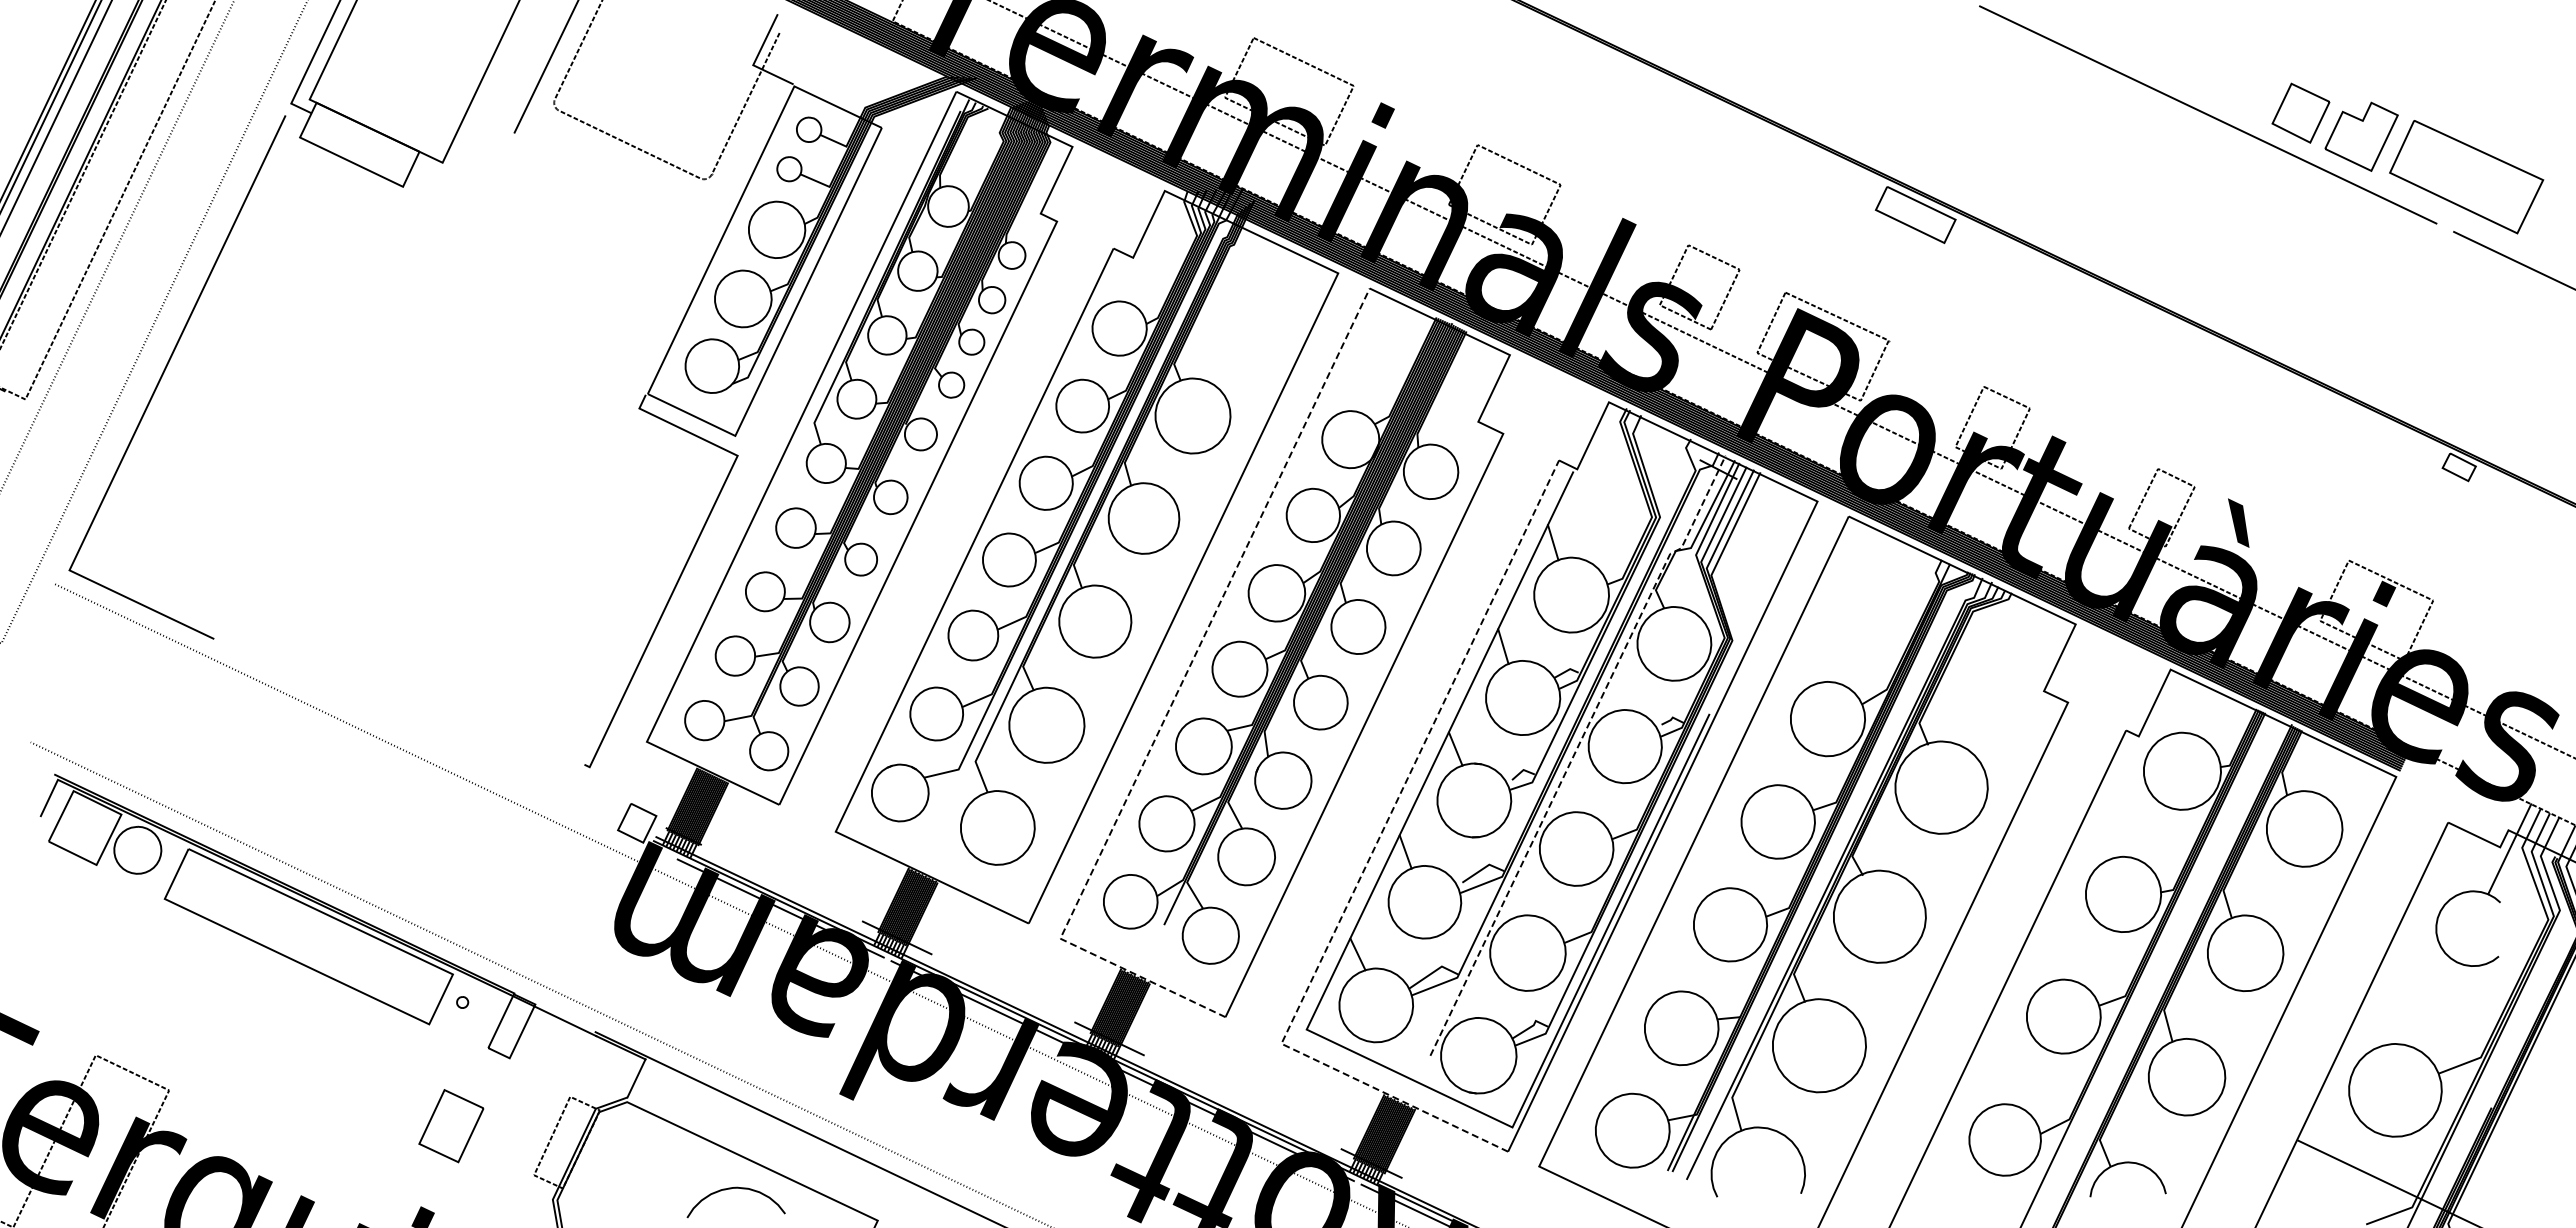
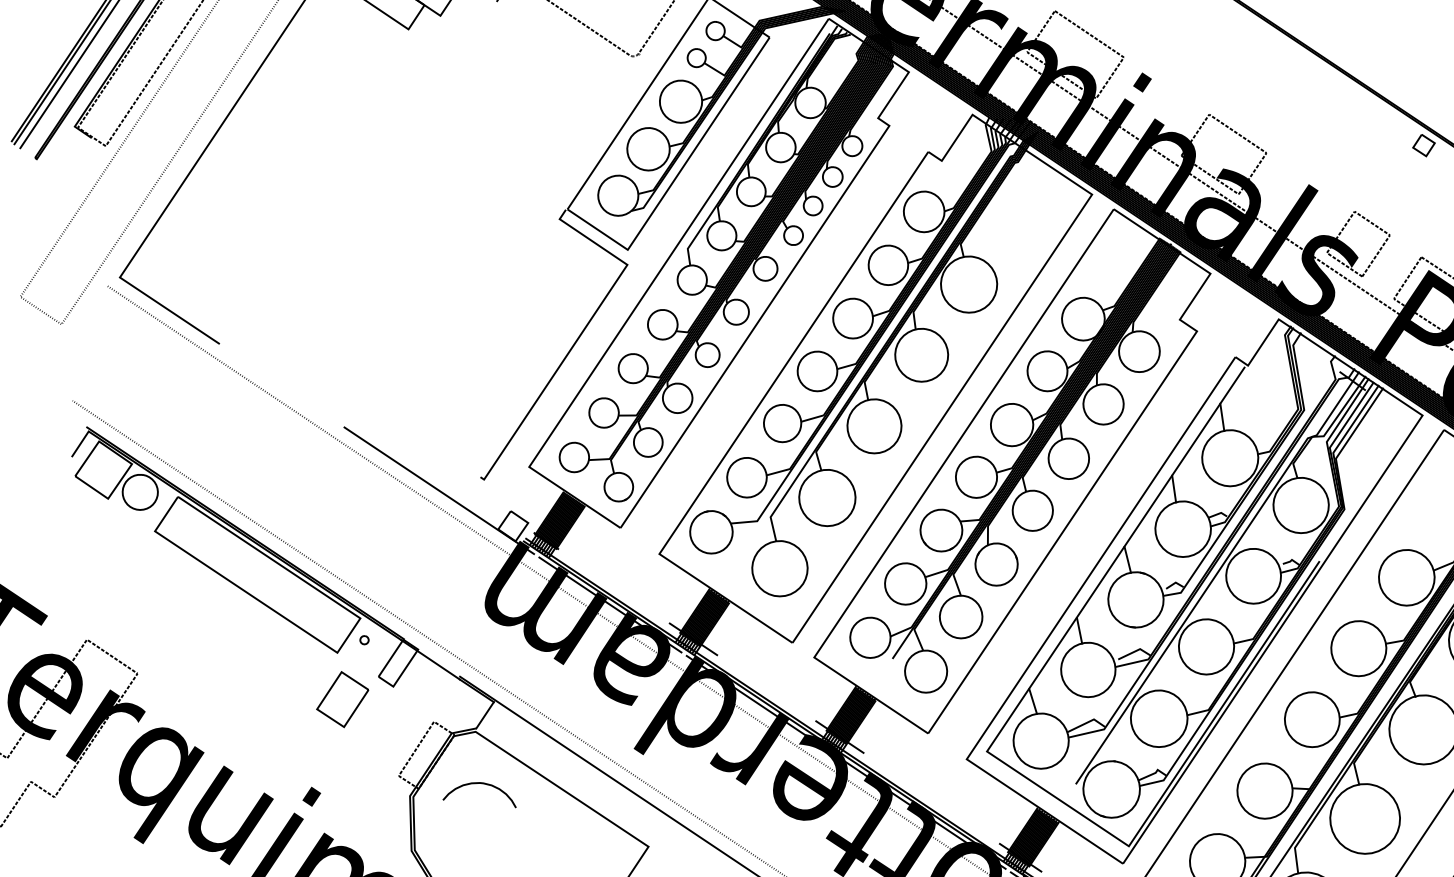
part: (1767, 144) -> (1424, 145), added
line: (1175, 696) -> (925, 490), dashed -> solid
line: (1575, 751) -> (1216, 574), dashed -> solid
line: (532, 790) -> (439, 490), added
line: (1366, 866) -> (1048, 637), dashed -> solid
part: (451, 1126) -> (342, 699), moved
curve: (731, 1189) -> (478, 784), moved

